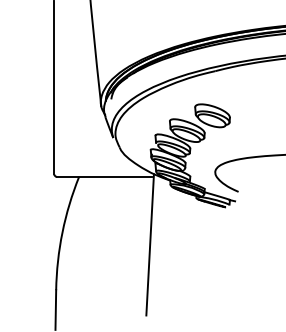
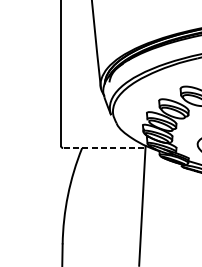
line: (104, 176) -> (103, 147), solid -> dashed

